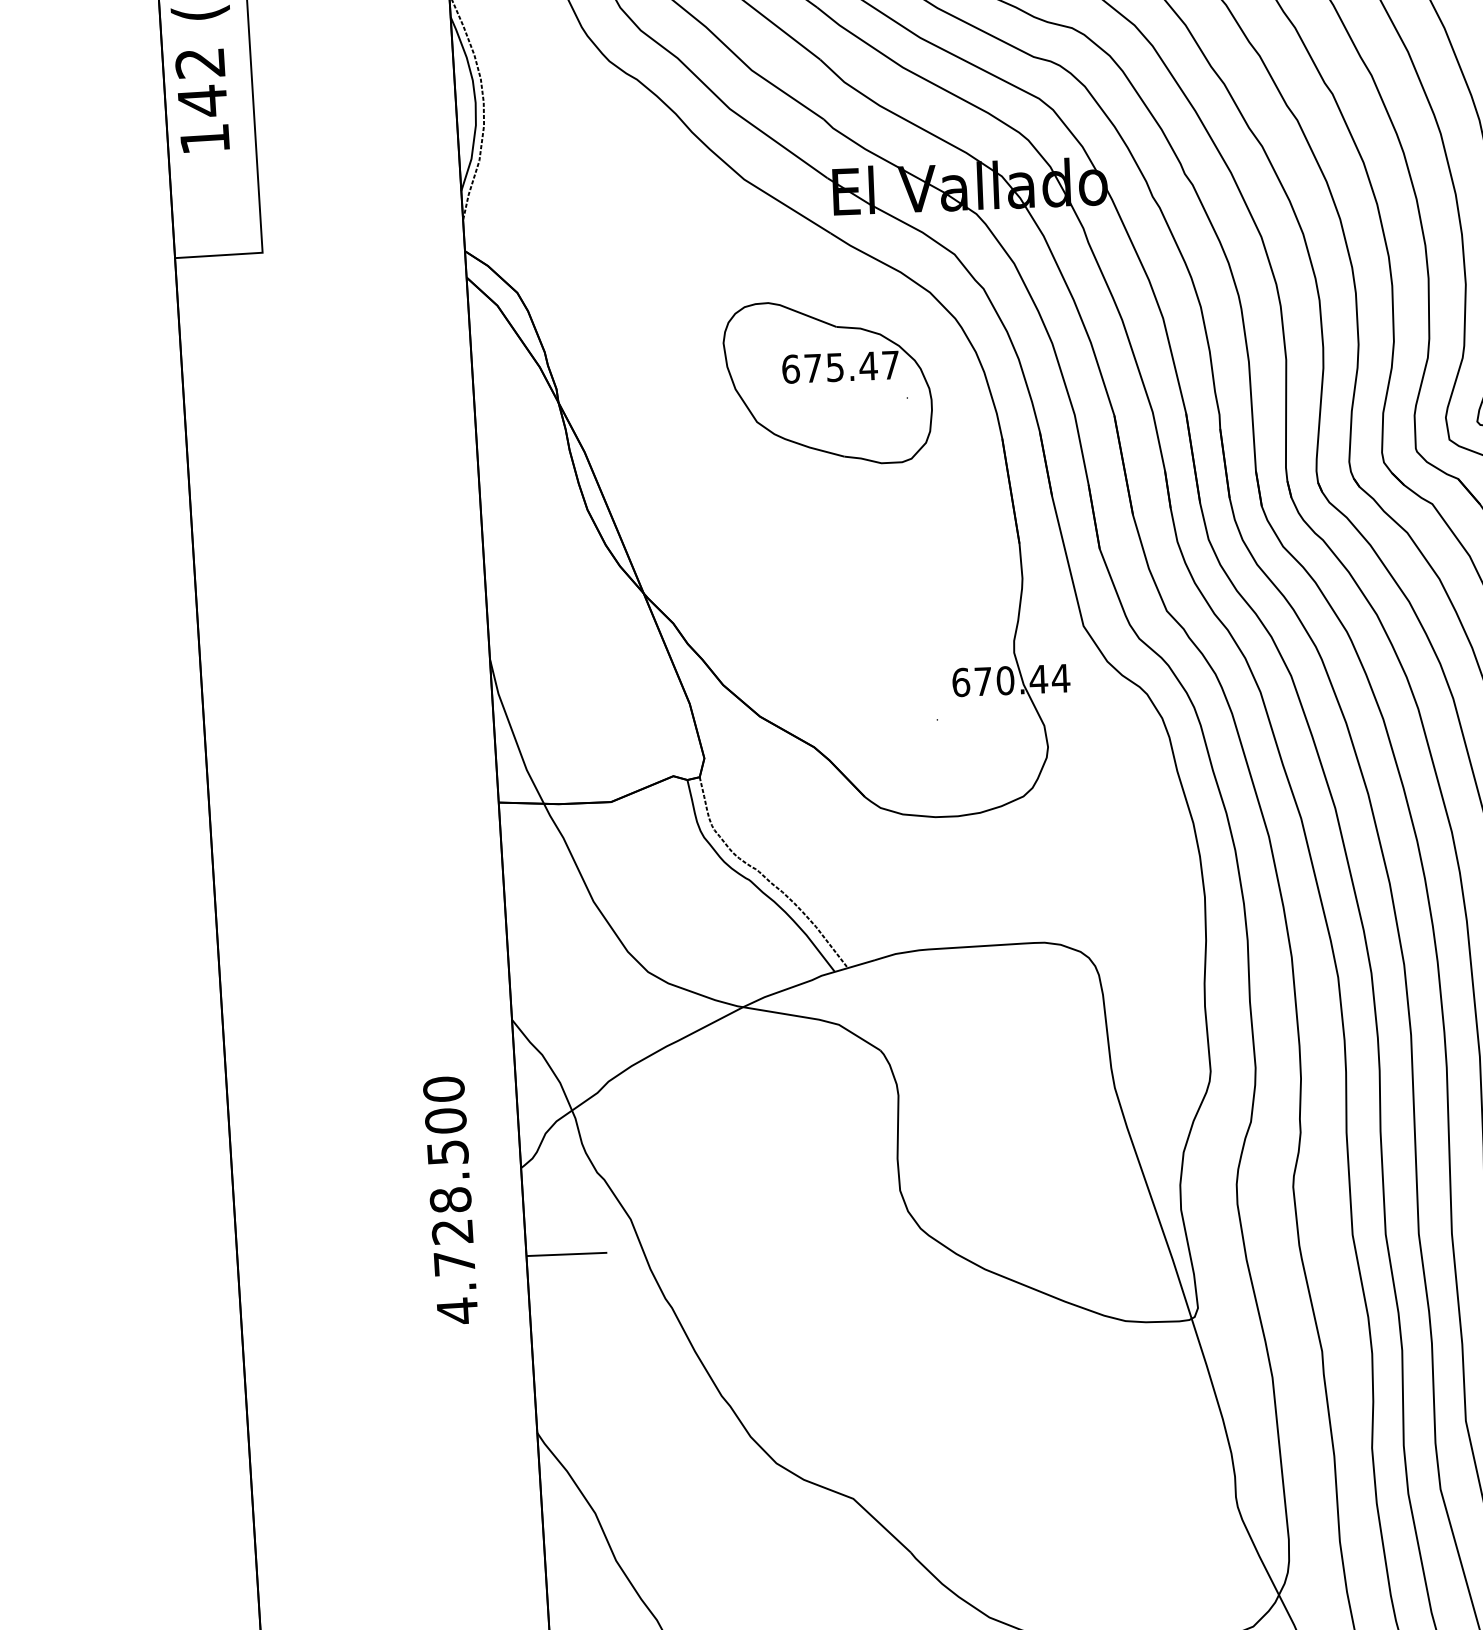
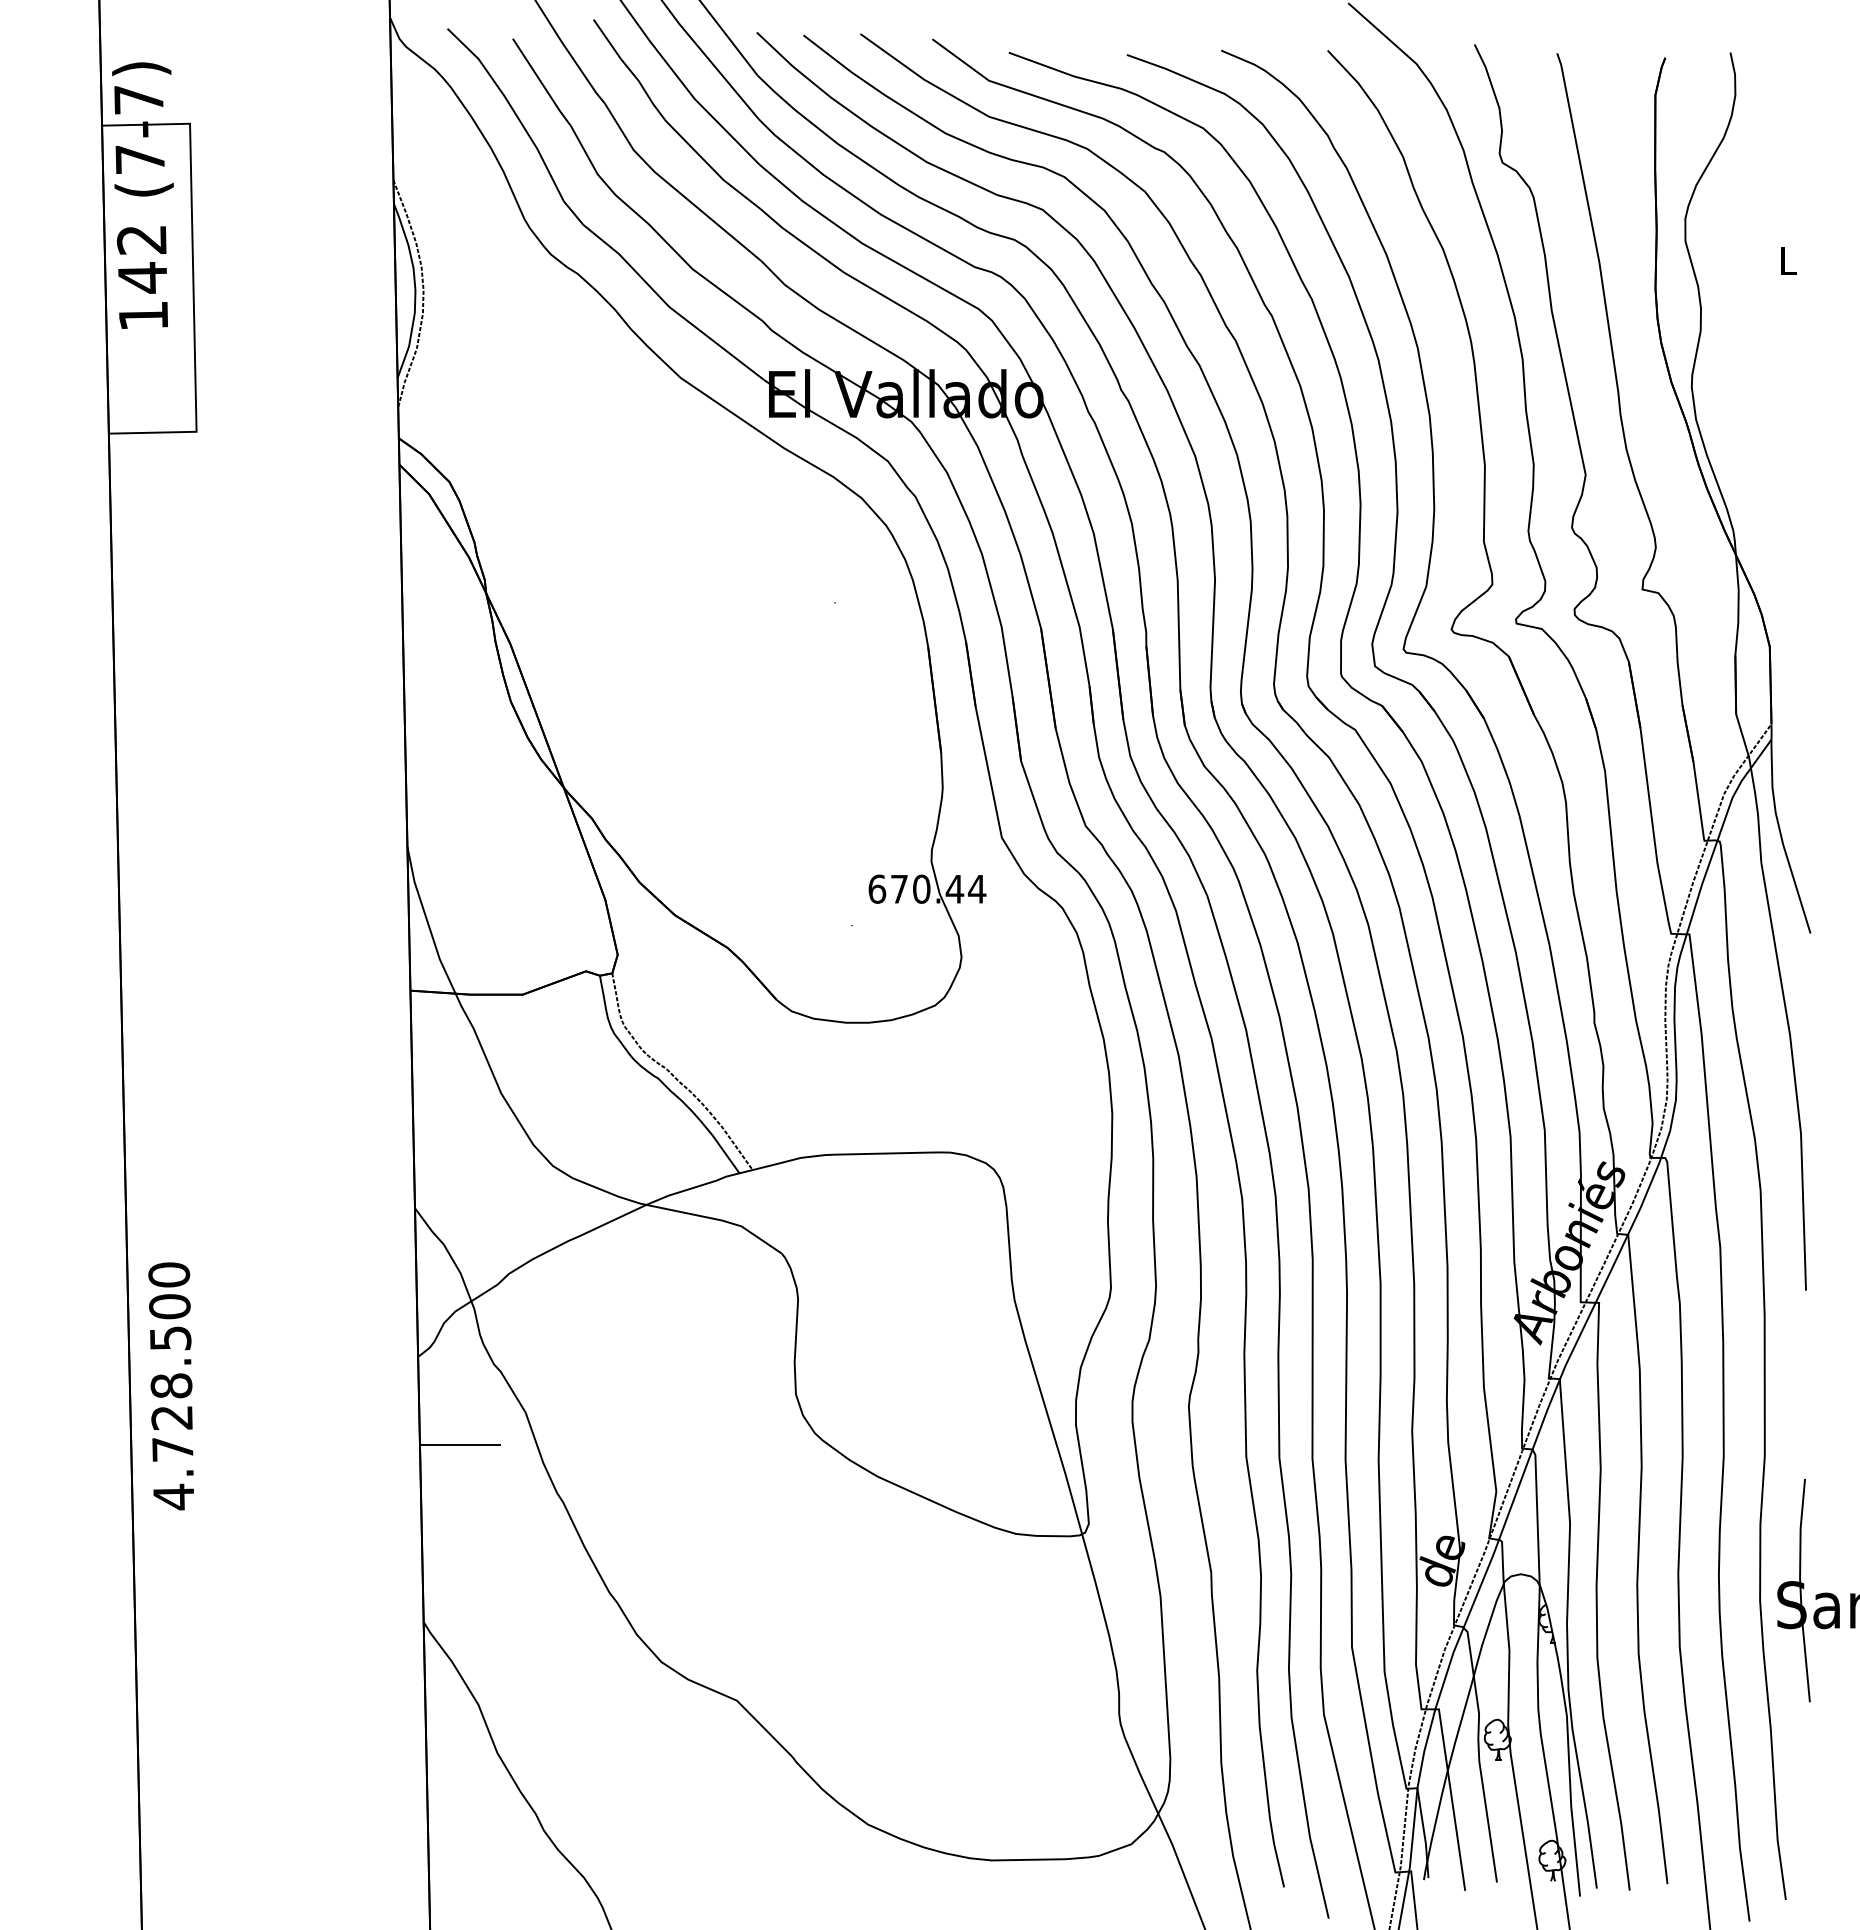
part: (827, 382) -> (755, 584), removed
text: (449, 1200) -> (170, 1386), moved

